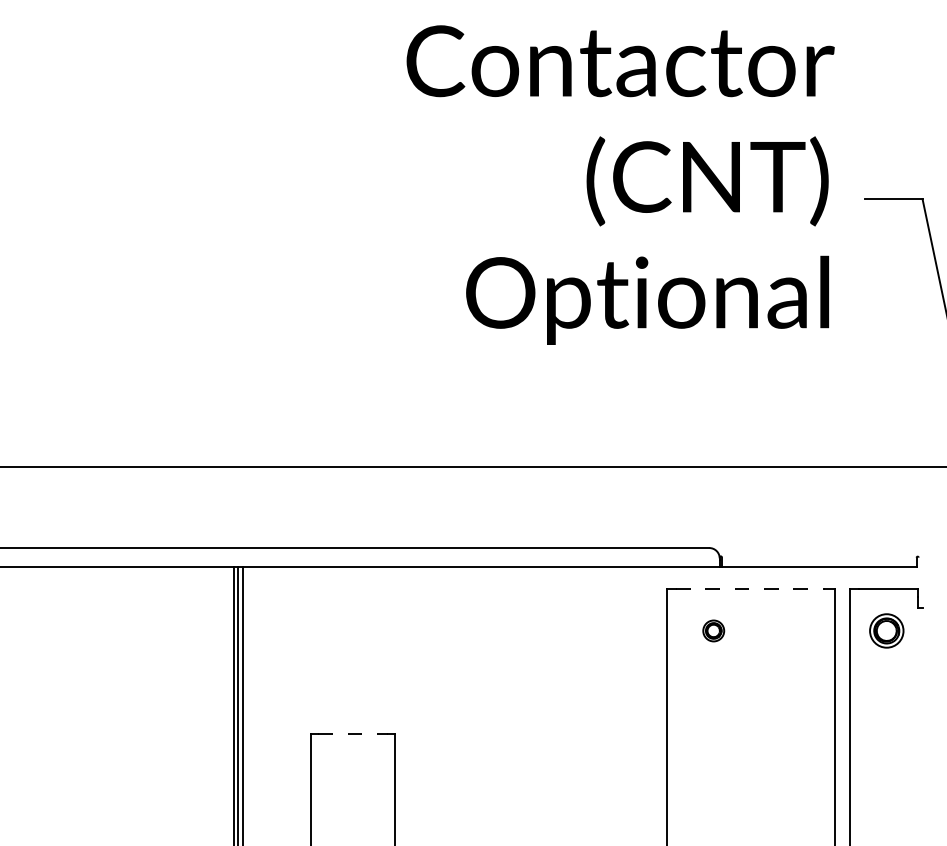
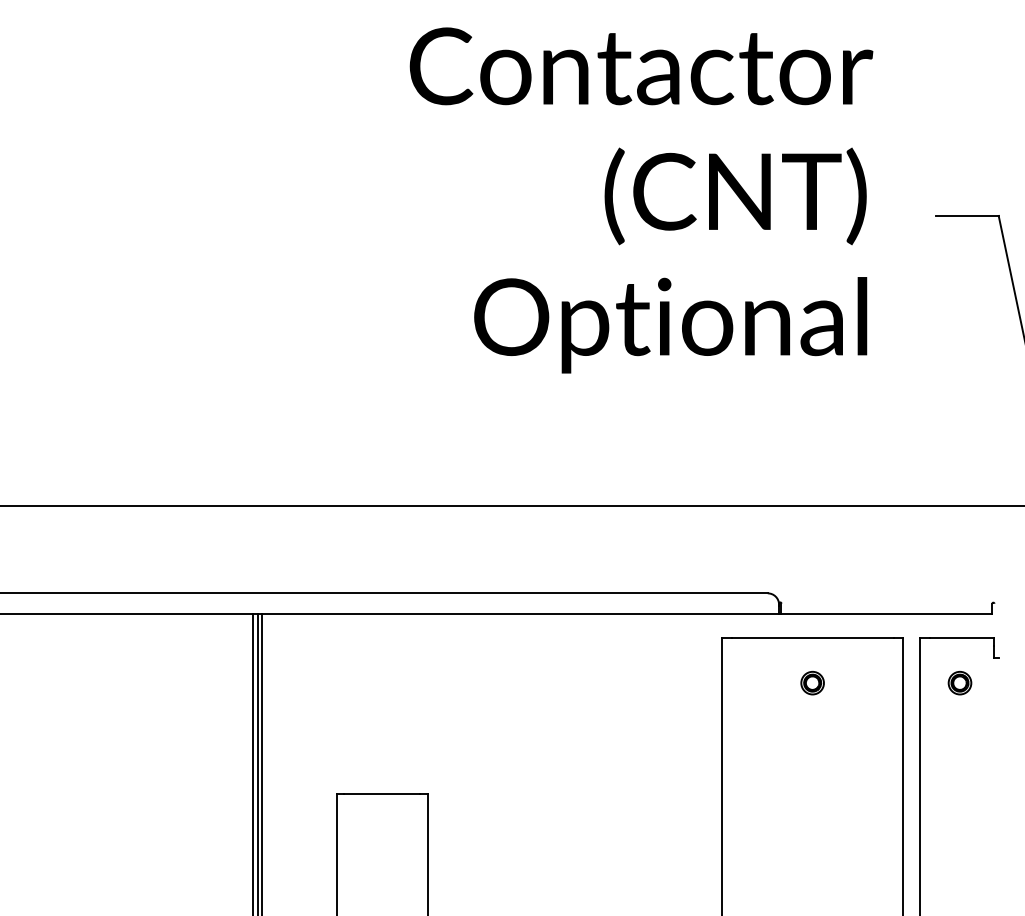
text: (620, 184) -> (641, 199), moved
line: (750, 589) -> (812, 638), dashed -> solid
part: (713, 630) -> (812, 682), moved
part: (886, 630) -> (959, 682), size x0.62
line: (353, 733) -> (382, 794), dashed -> solid

